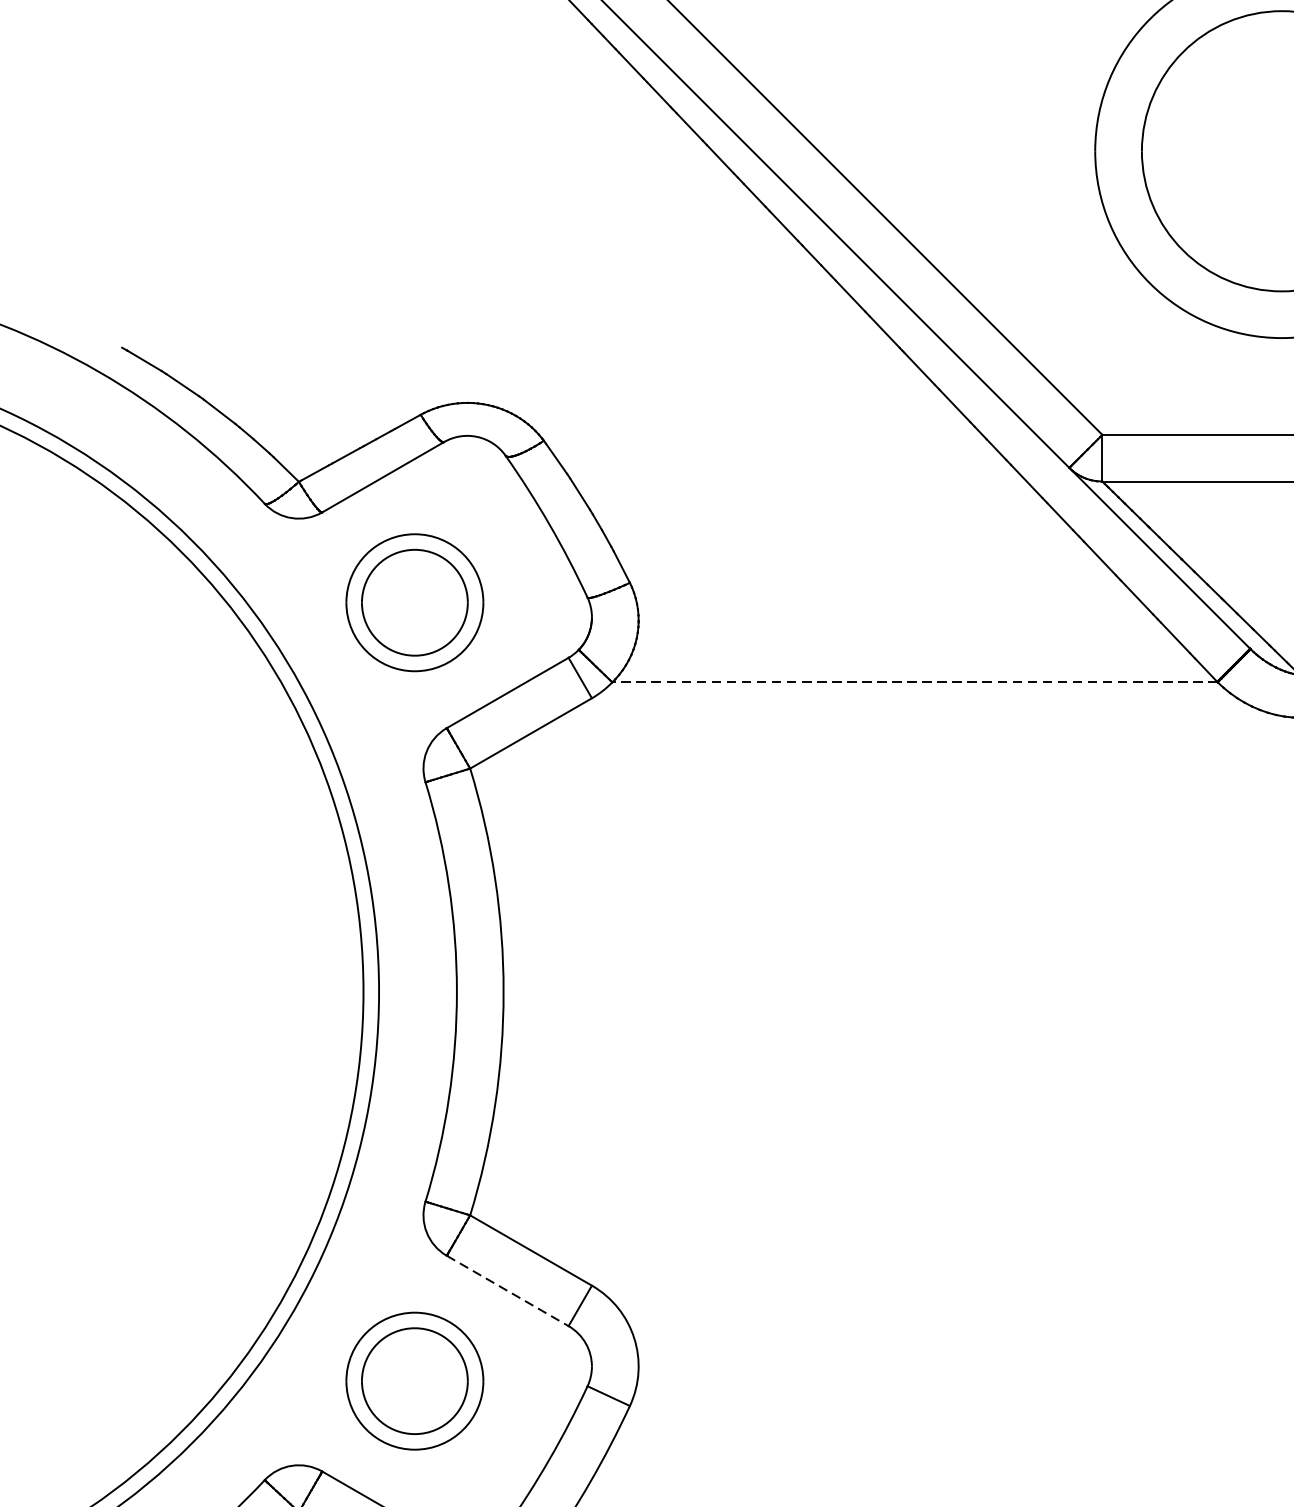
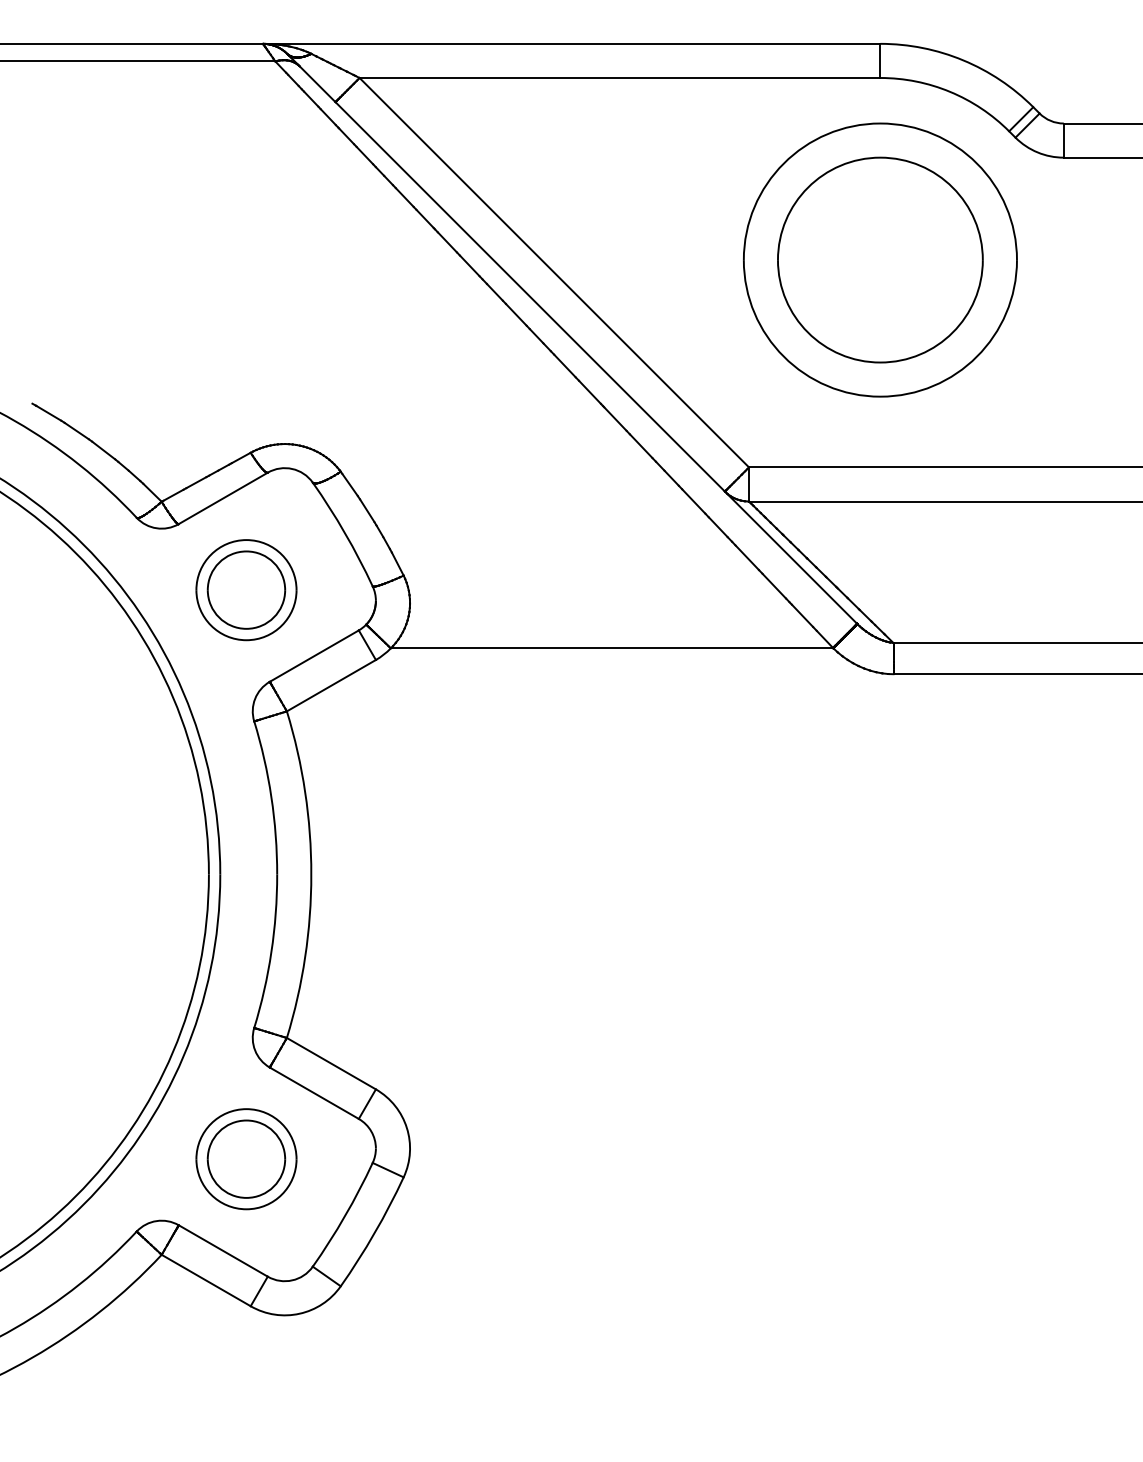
line: (914, 682) -> (611, 648), dashed -> solid
line: (507, 1291) -> (314, 1093), dashed -> solid

